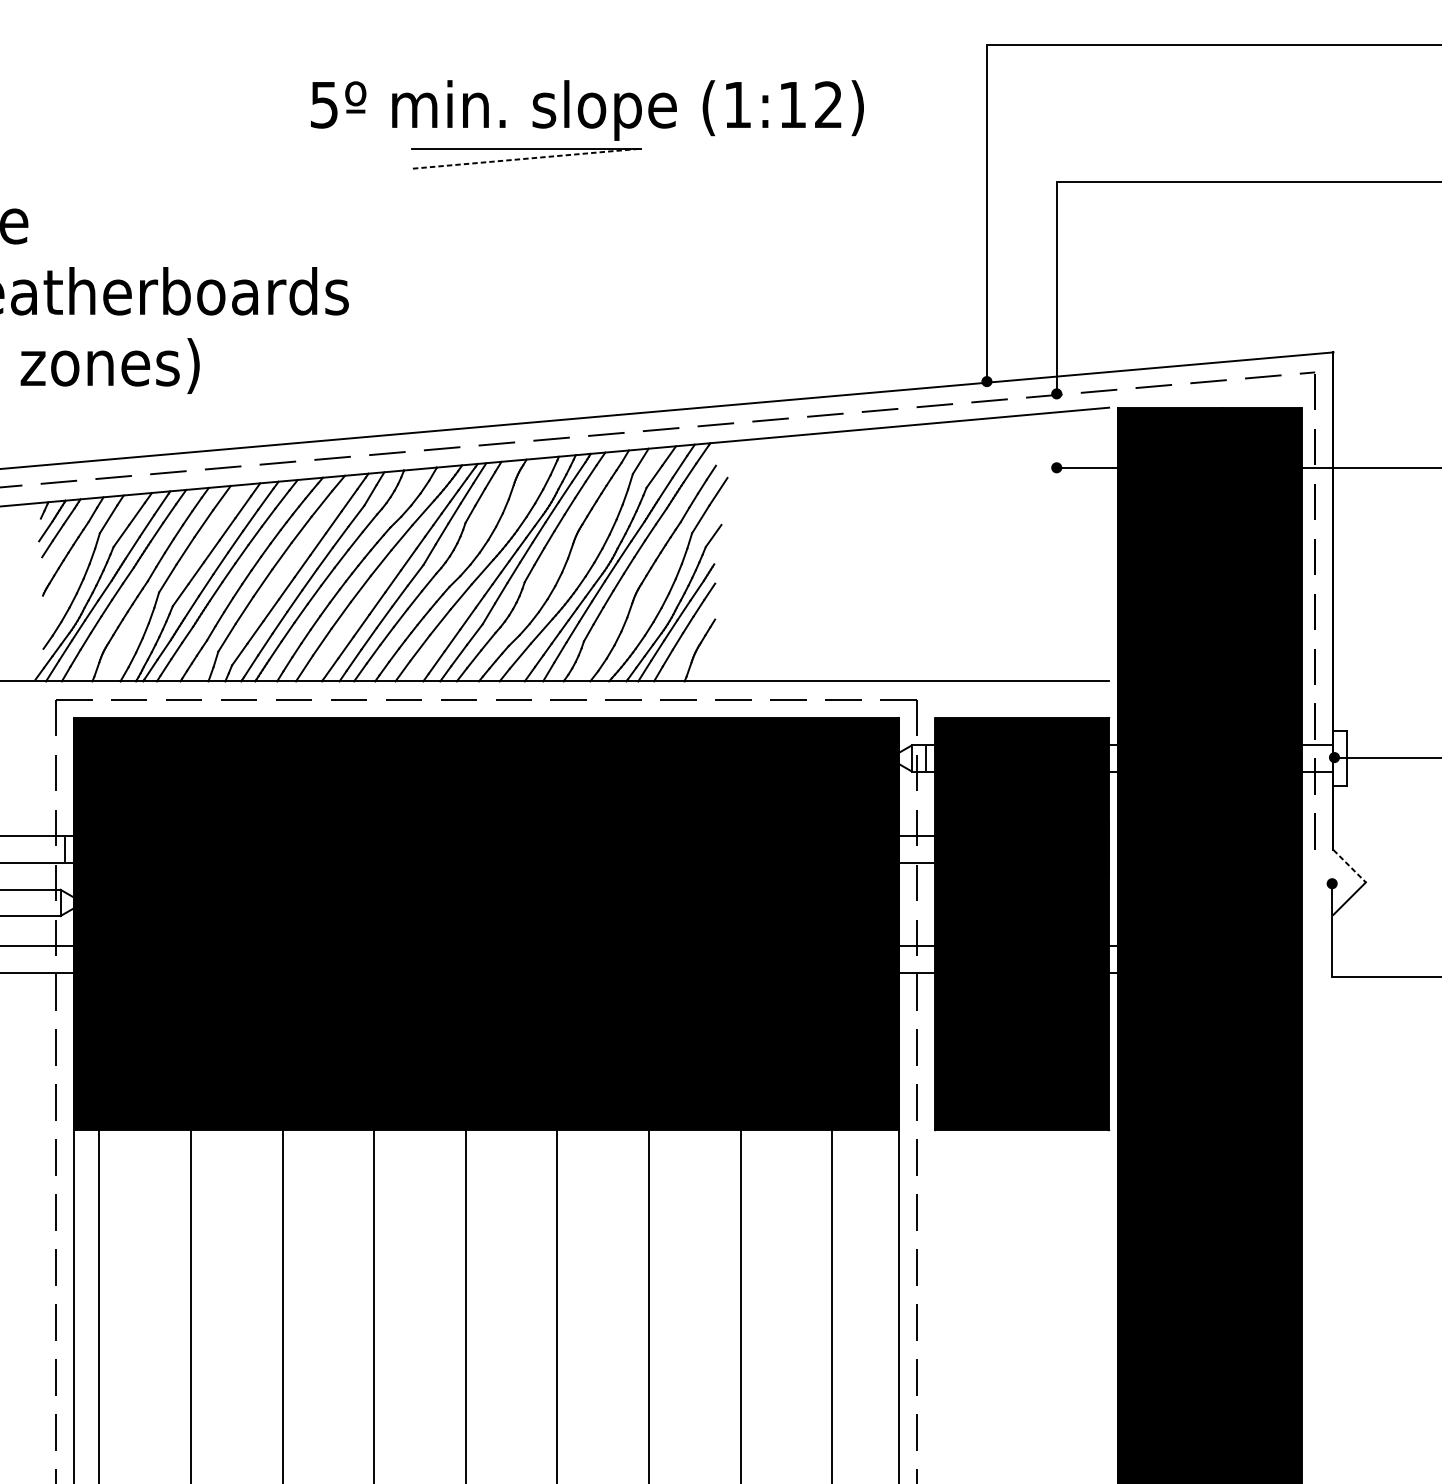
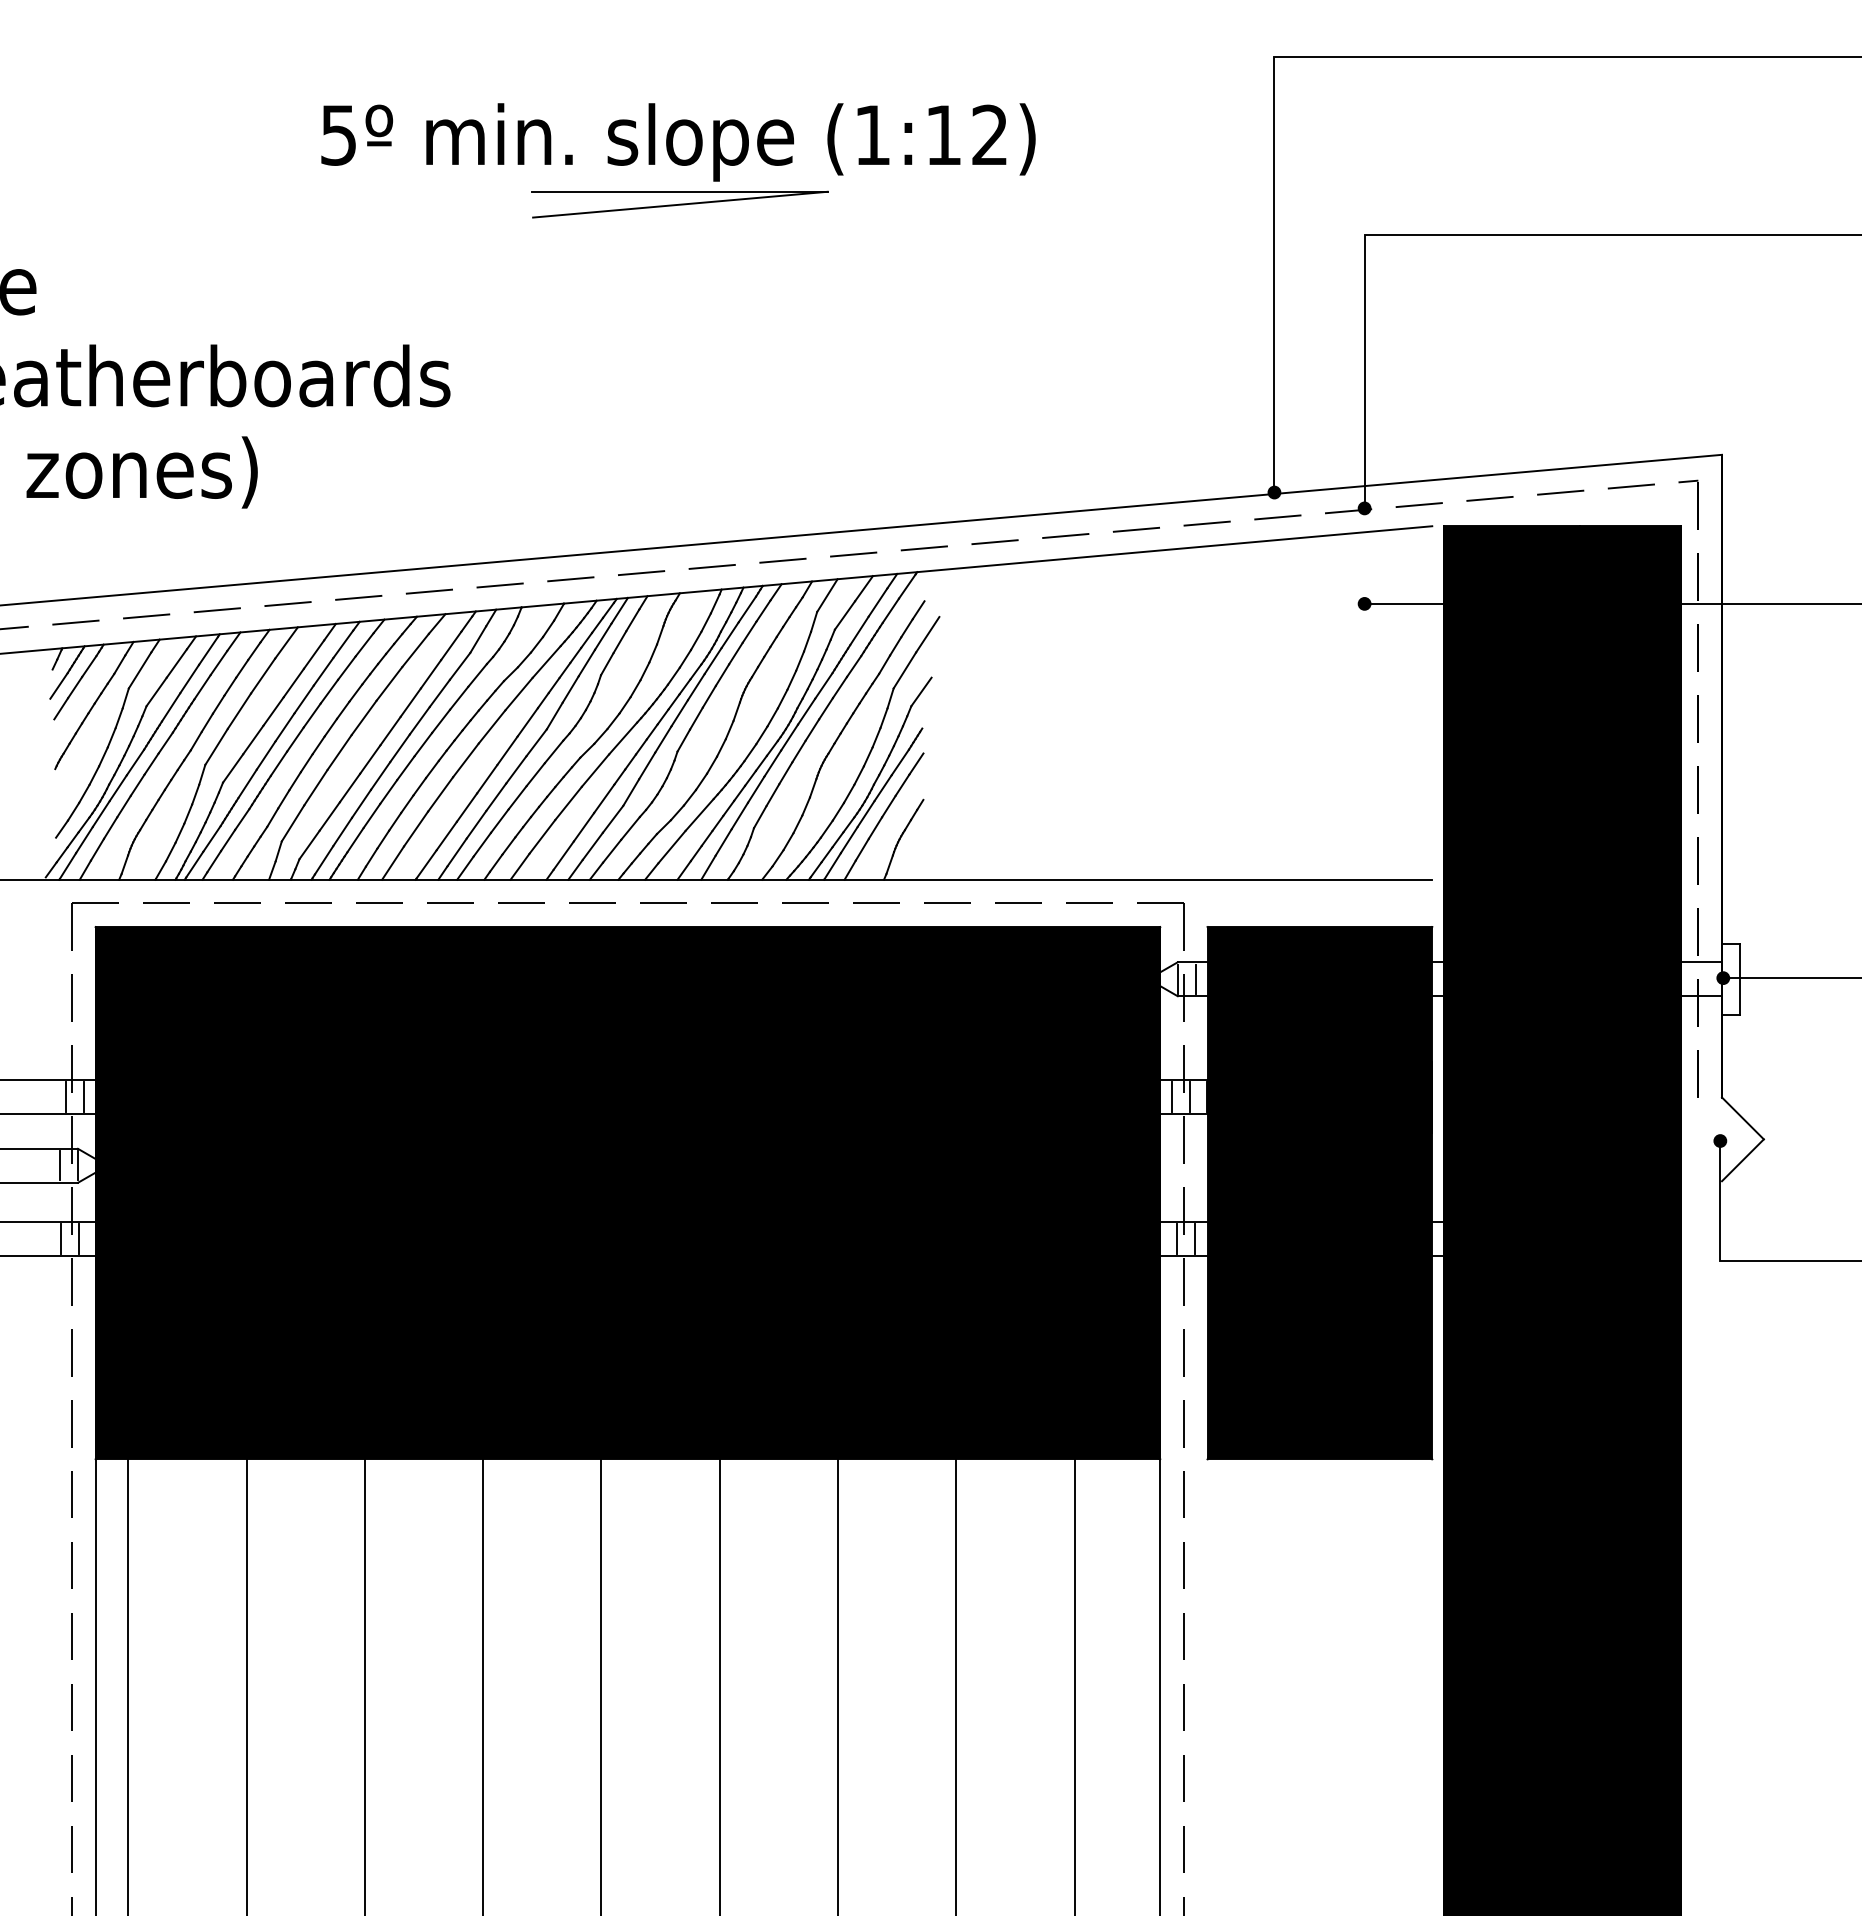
text: (587, 110) -> (678, 142), moved
line: (527, 158) -> (680, 204), dashed -> solid
line: (51, 849) -> (66, 1096), added
line: (907, 849) -> (1171, 1096), added
line: (921, 849) -> (1189, 1096), added
line: (1349, 866) -> (1742, 1118), dashed -> solid
line: (46, 902) -> (60, 1165), added
line: (46, 959) -> (60, 1238), added
line: (60, 959) -> (78, 1238), added
line: (911, 959) -> (1177, 1238), added
line: (925, 959) -> (1194, 1238), added

